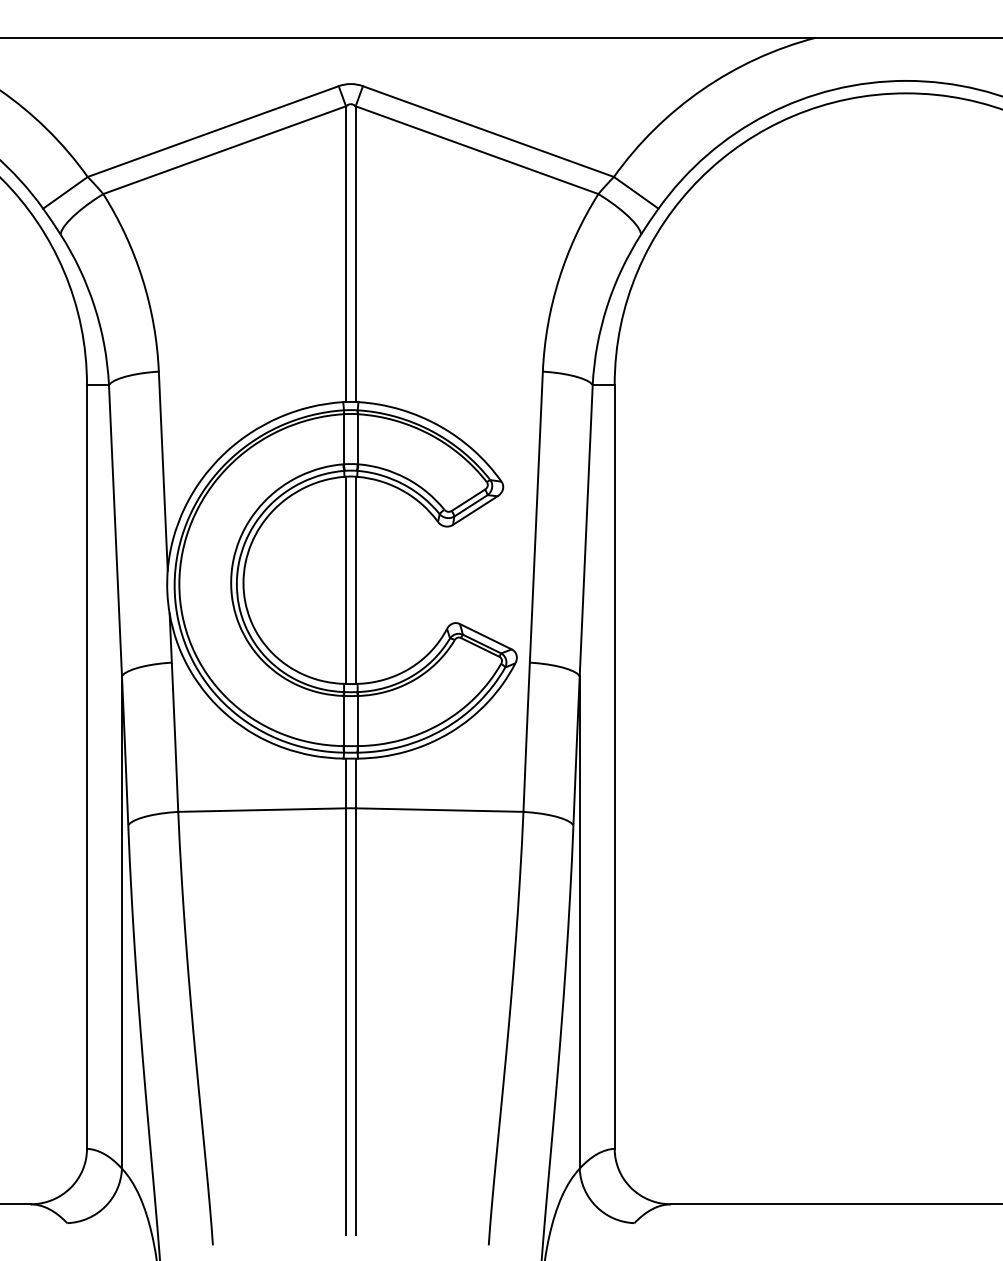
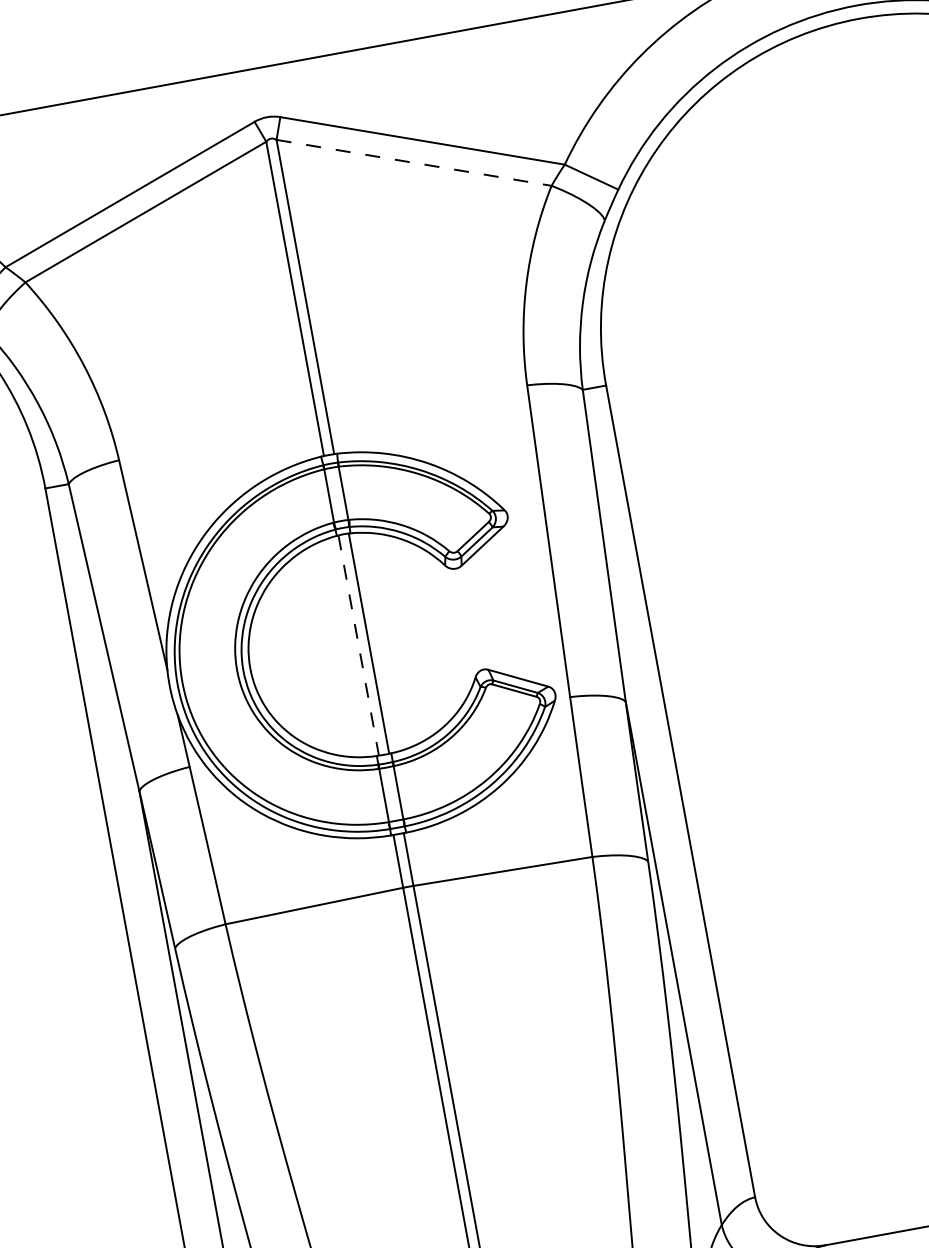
line: (477, 150) -> (414, 163), solid -> dashed
line: (346, 580) -> (359, 645), solid -> dashed

